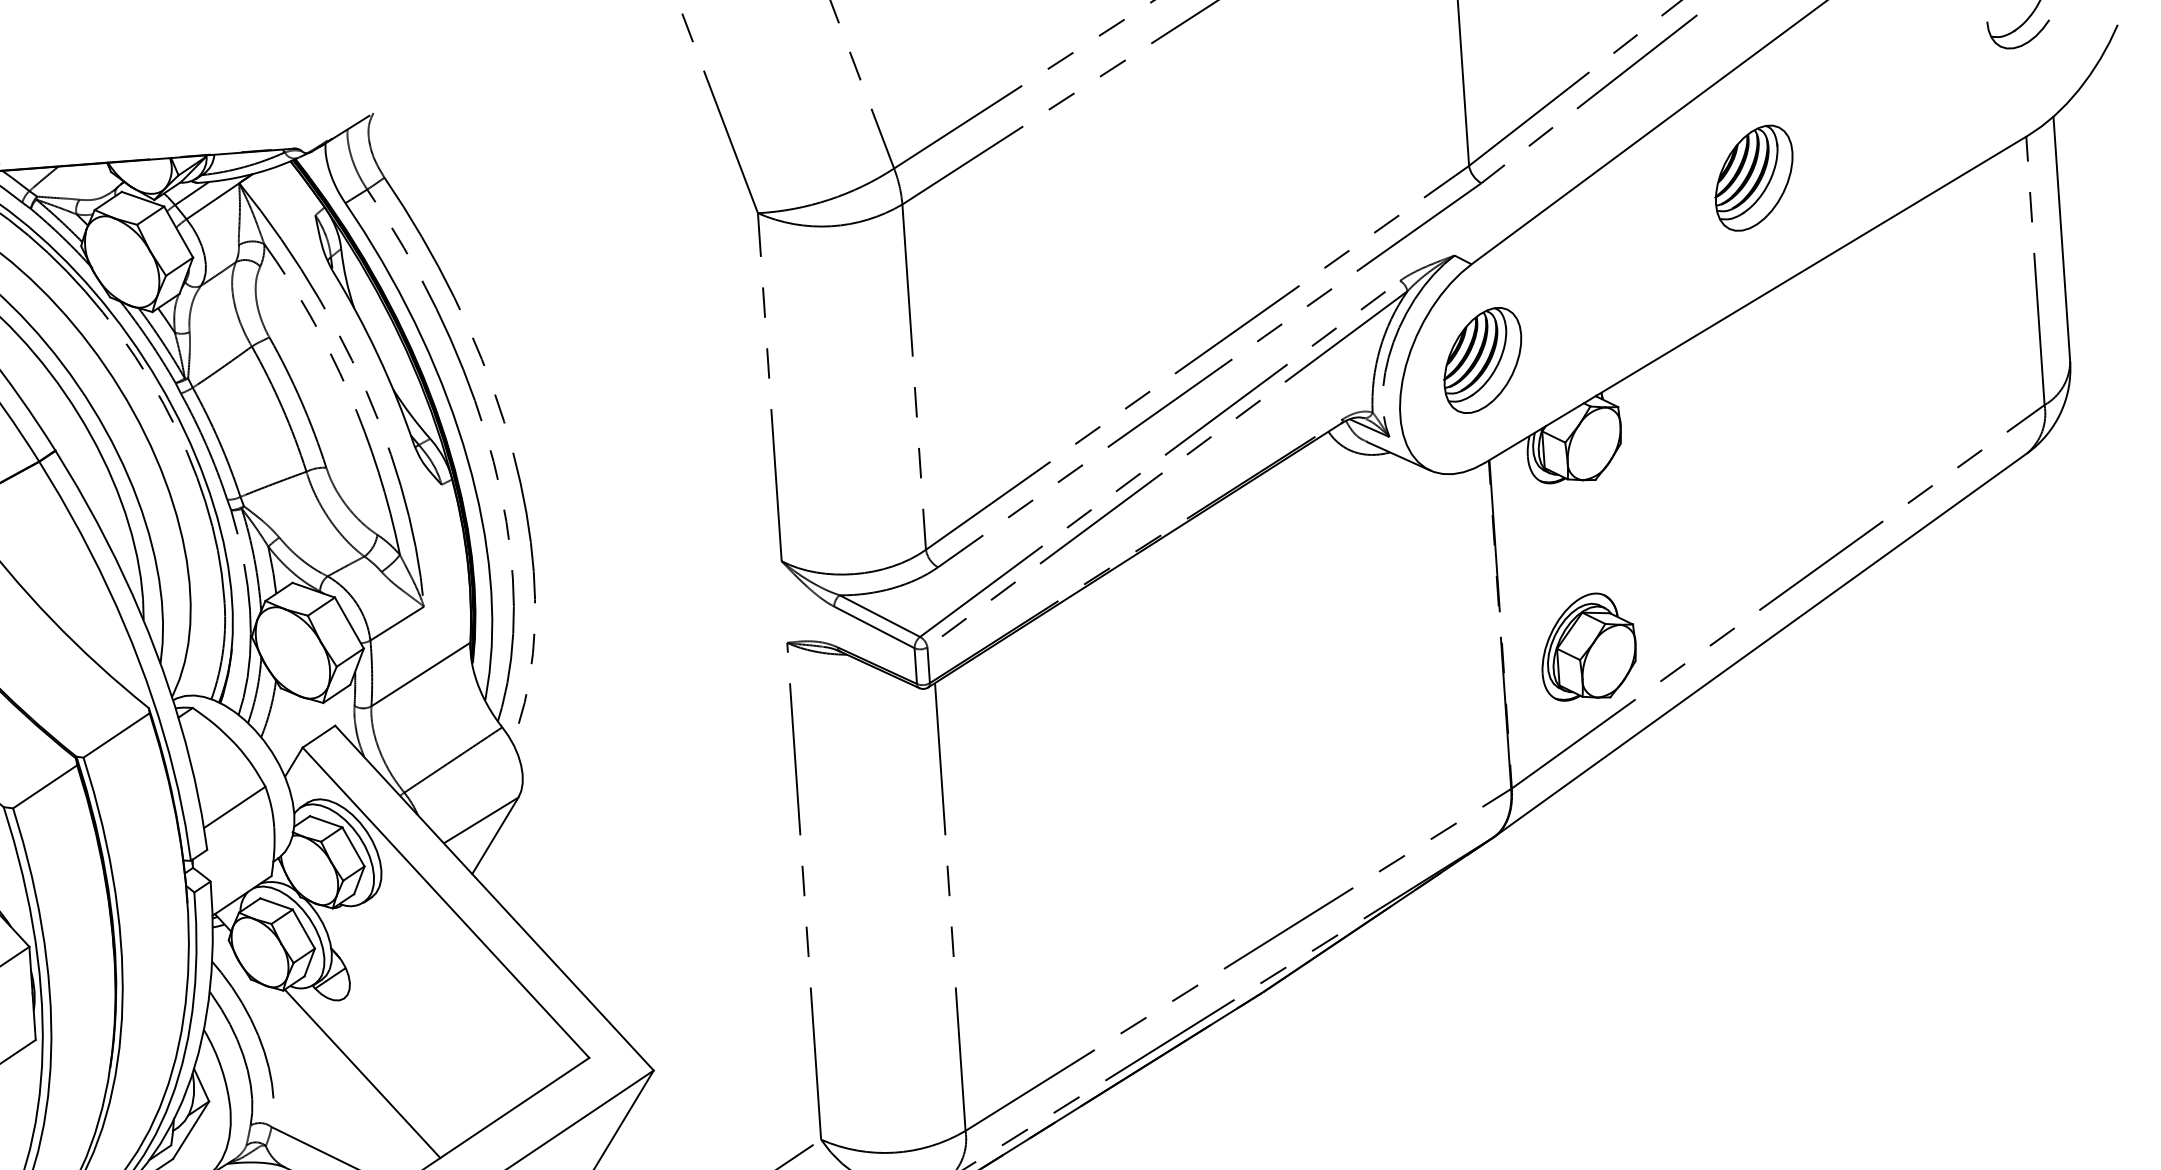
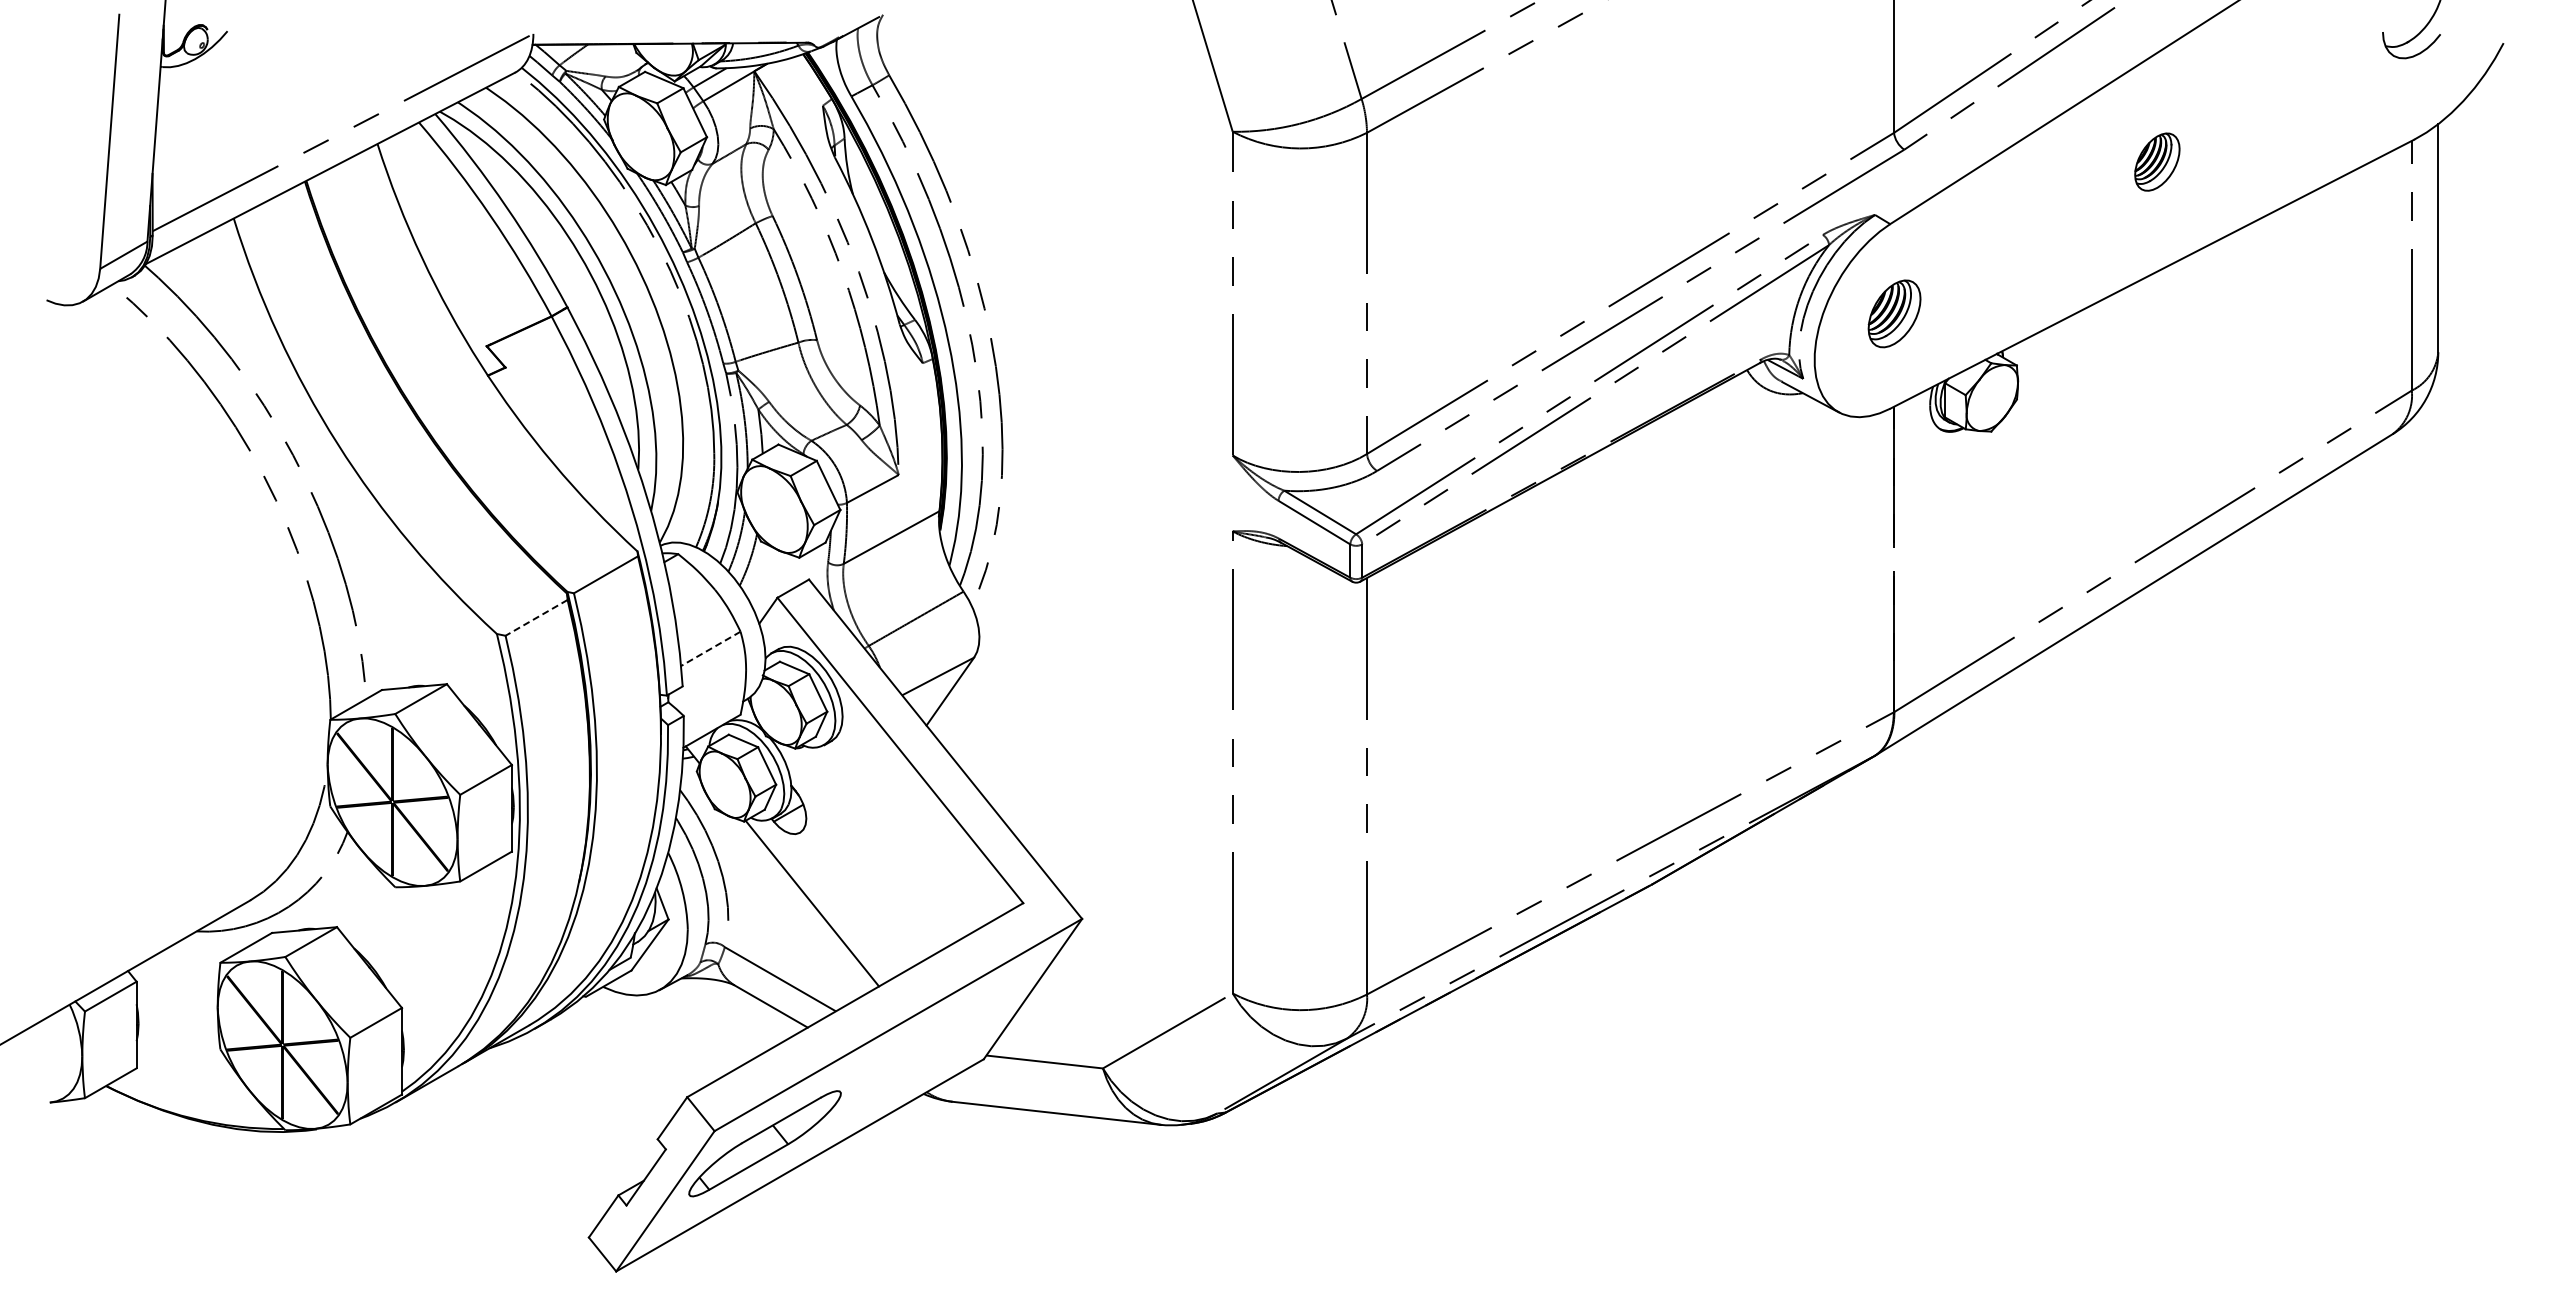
part: (1754, 177) -> (2157, 161), size x0.6
part: (1482, 360) -> (1894, 313), size x0.7
part: (1588, 646) -> (1974, 585), removed
line: (45, 786) -> (536, 617), solid -> dashed
line: (234, 808) -> (710, 649), solid -> dashed

